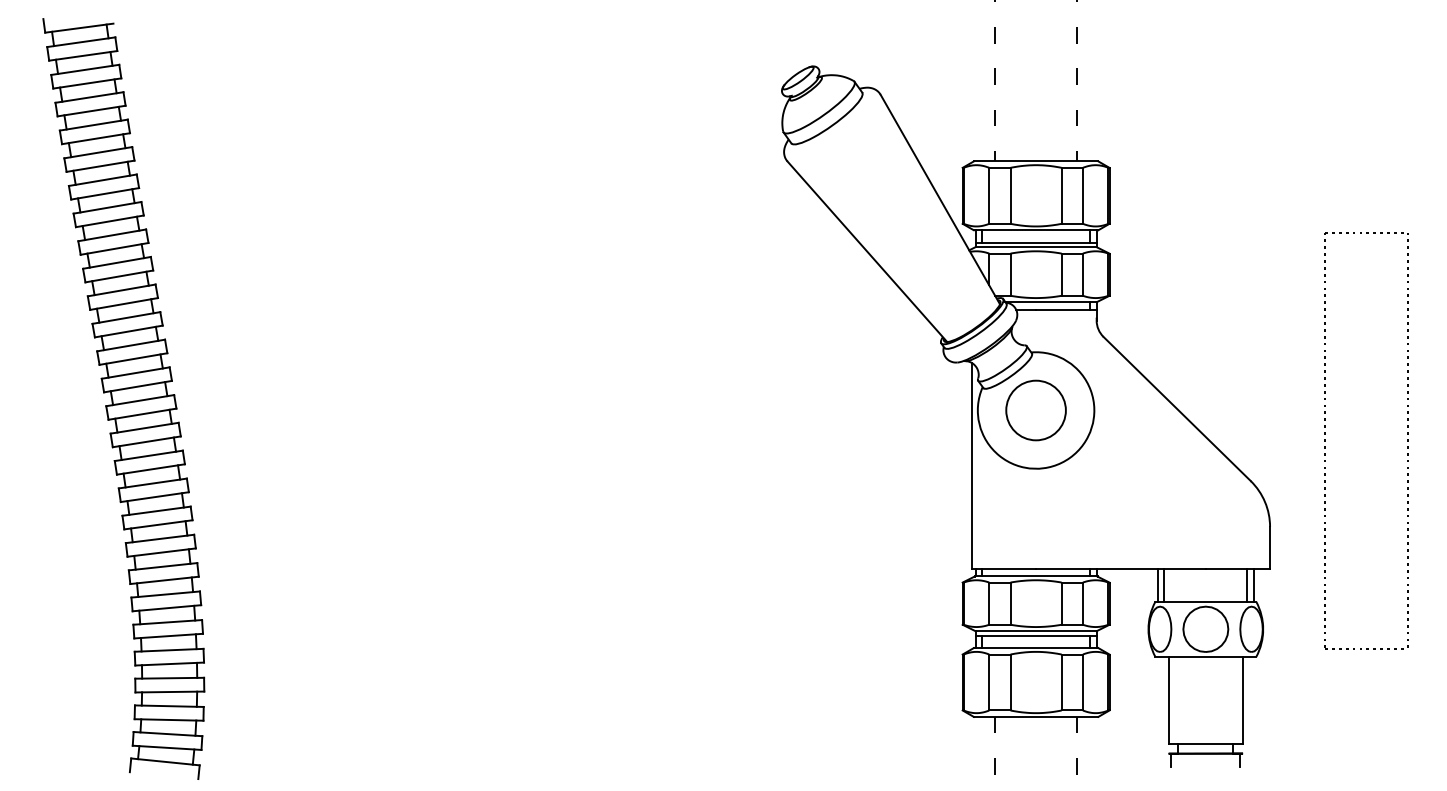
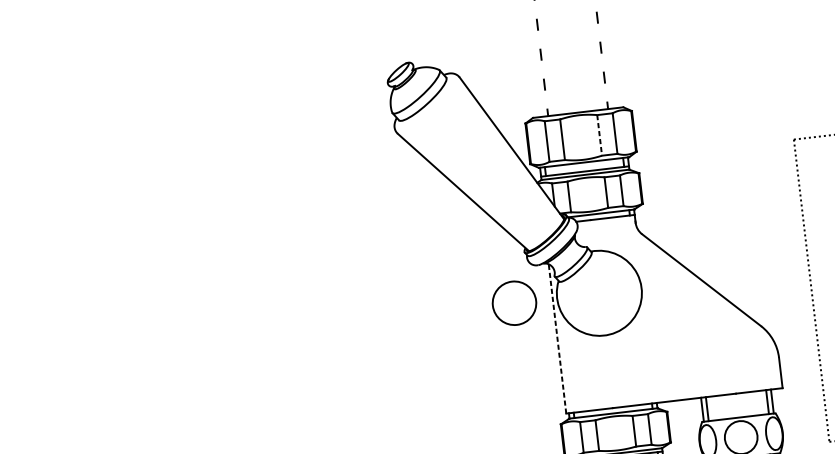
line: (1061, 195) -> (599, 135), solid -> dashed
circle: (1035, 410) -> (514, 303), moved
line: (971, 465) -> (557, 338), solid -> dashed

